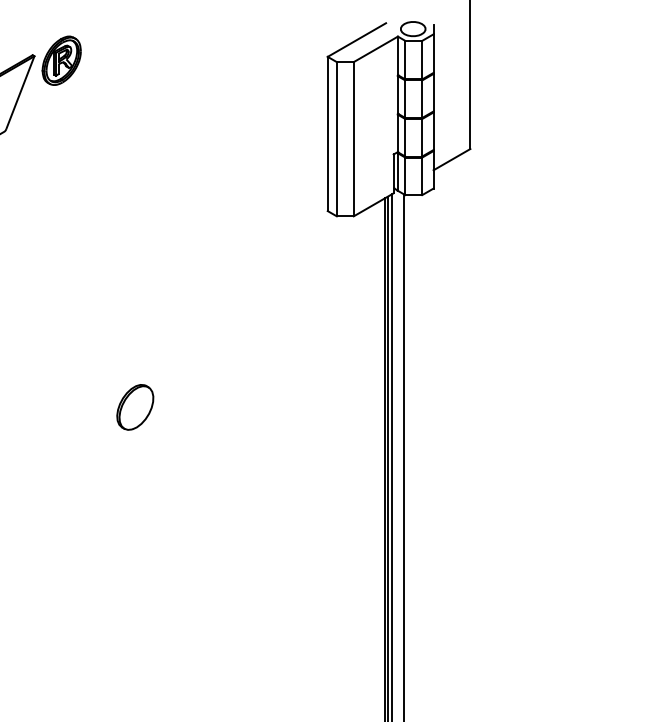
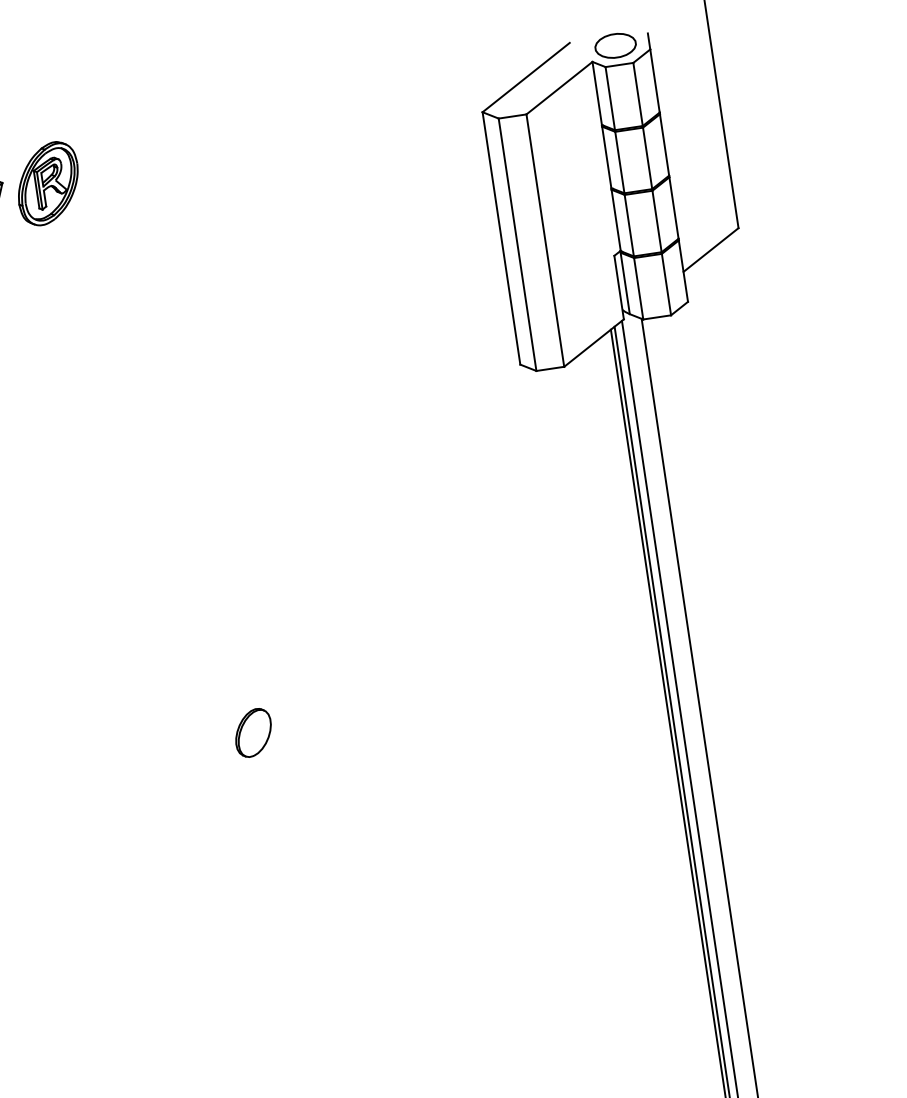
part: (135, 407) -> (253, 733), size x0.62

